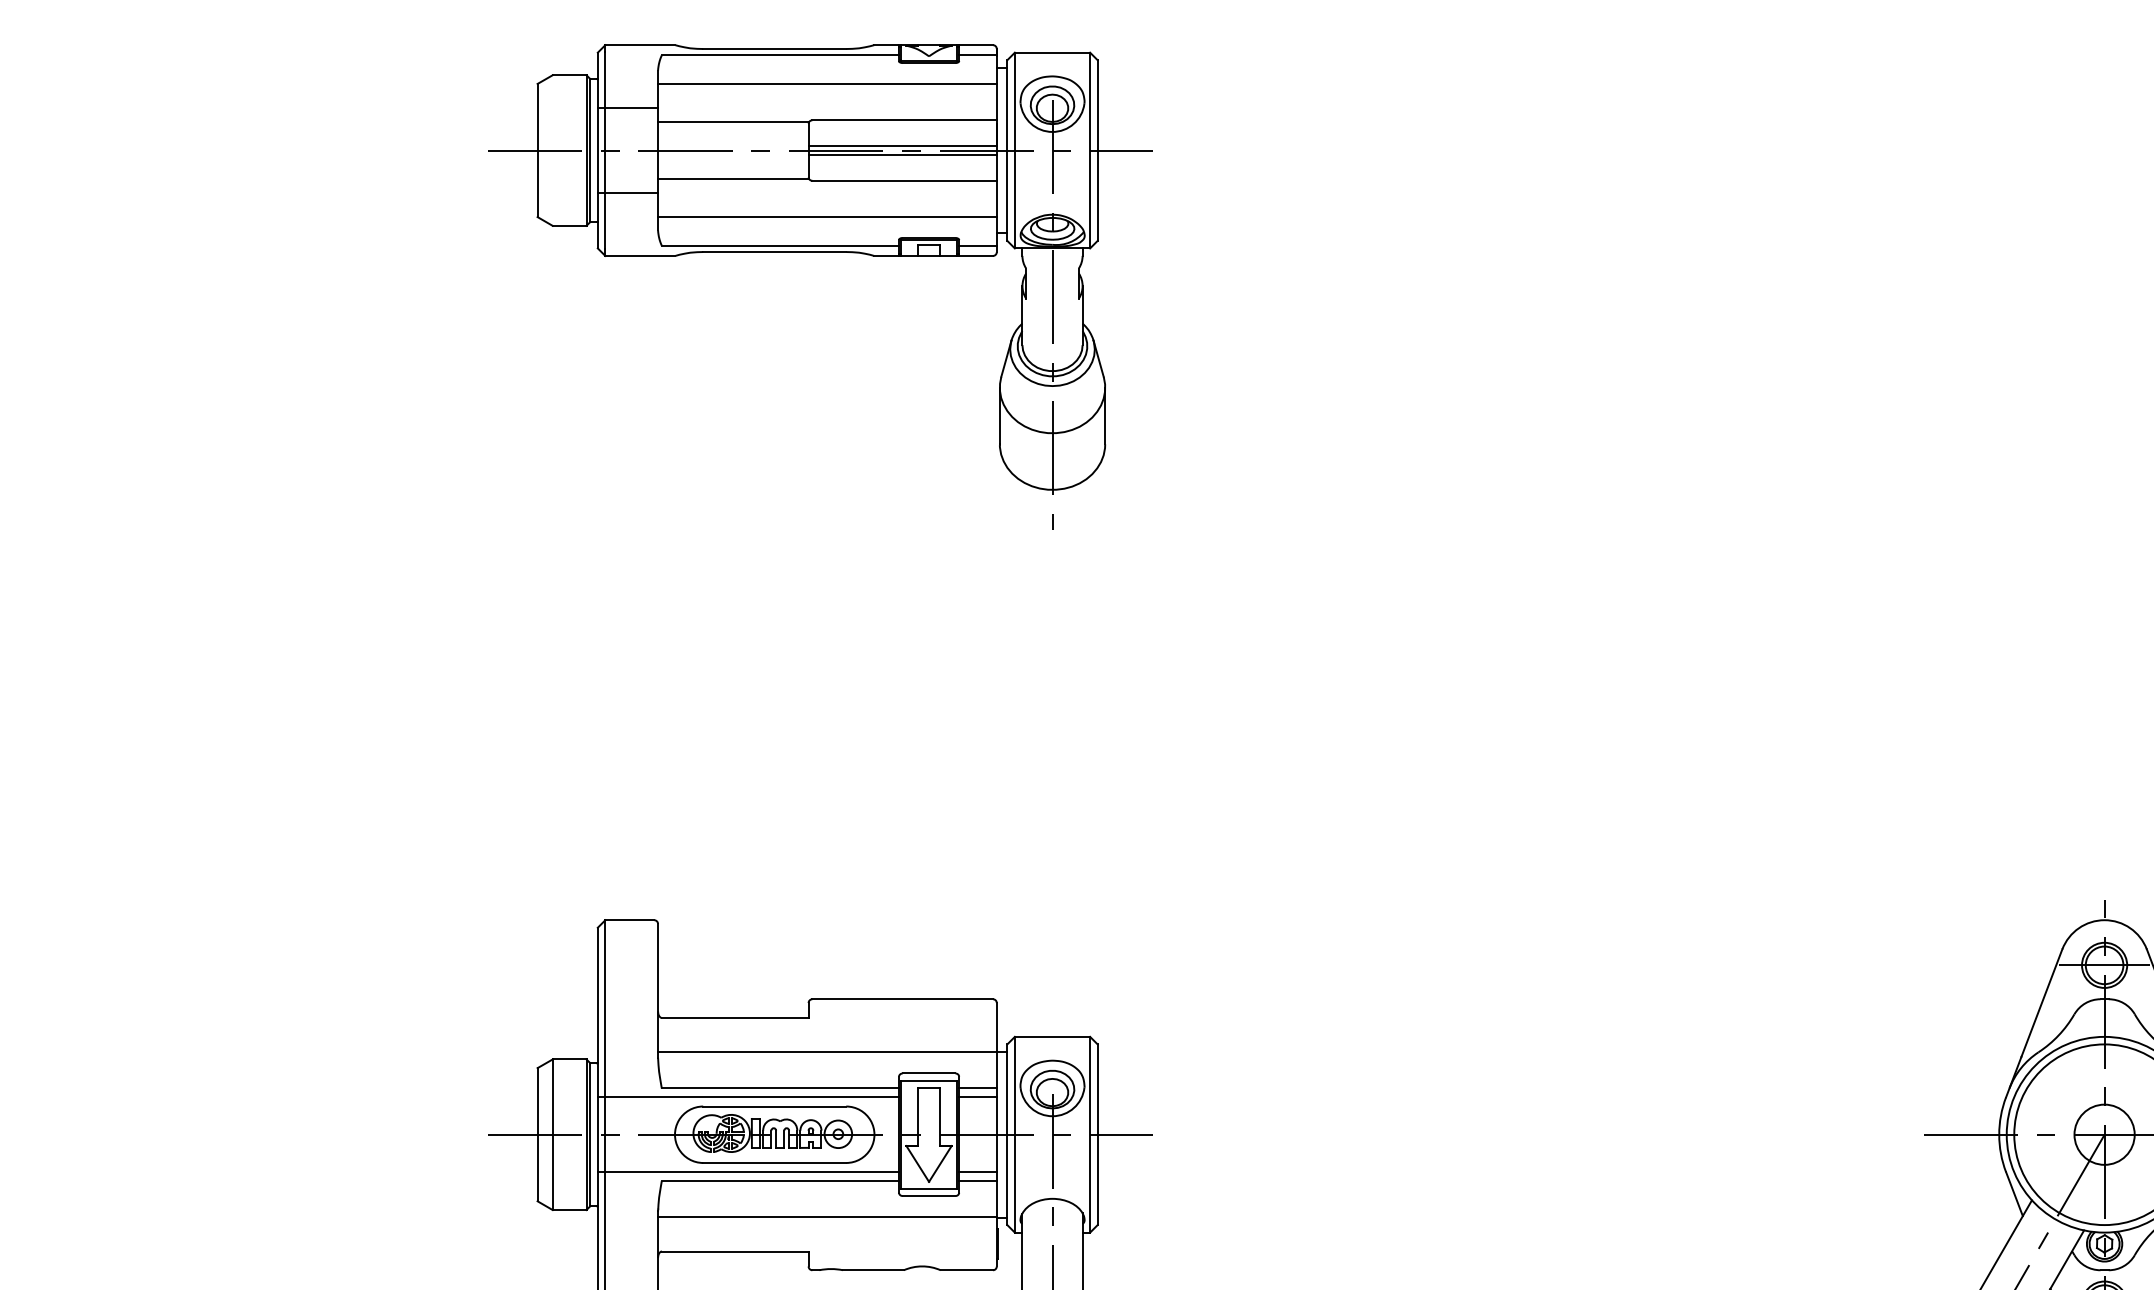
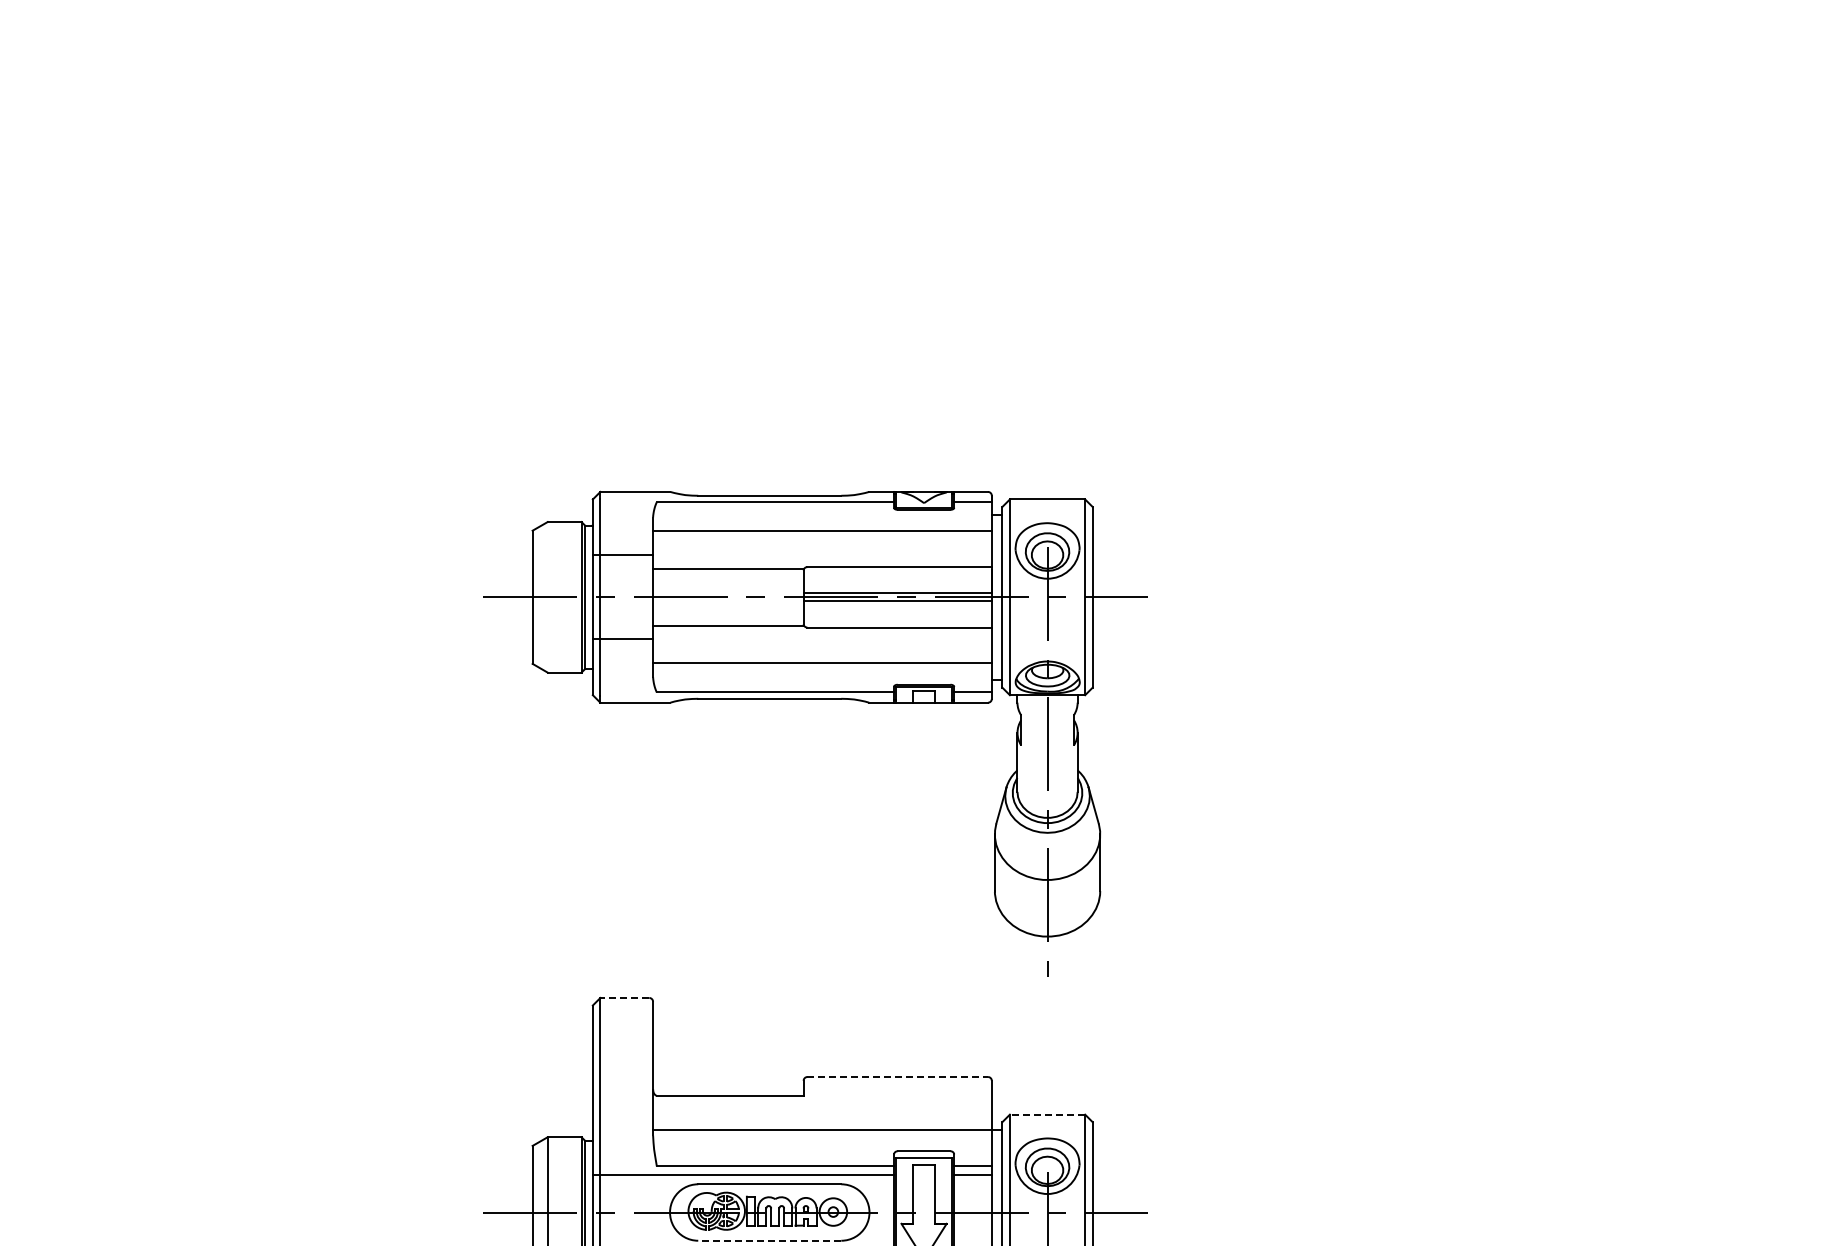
part: (820, 252) -> (815, 699), moved
line: (629, 920) -> (624, 998), solid -> dashed
line: (903, 999) -> (898, 1077), solid -> dashed
line: (1052, 1036) -> (1047, 1114), solid -> dashed
line: (774, 1162) -> (769, 1240), solid -> dashed

